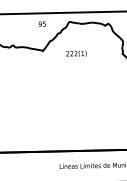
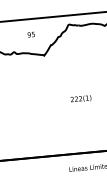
text: (41, 23) -> (30, 34), moved
text: (76, 53) -> (81, 98), moved

